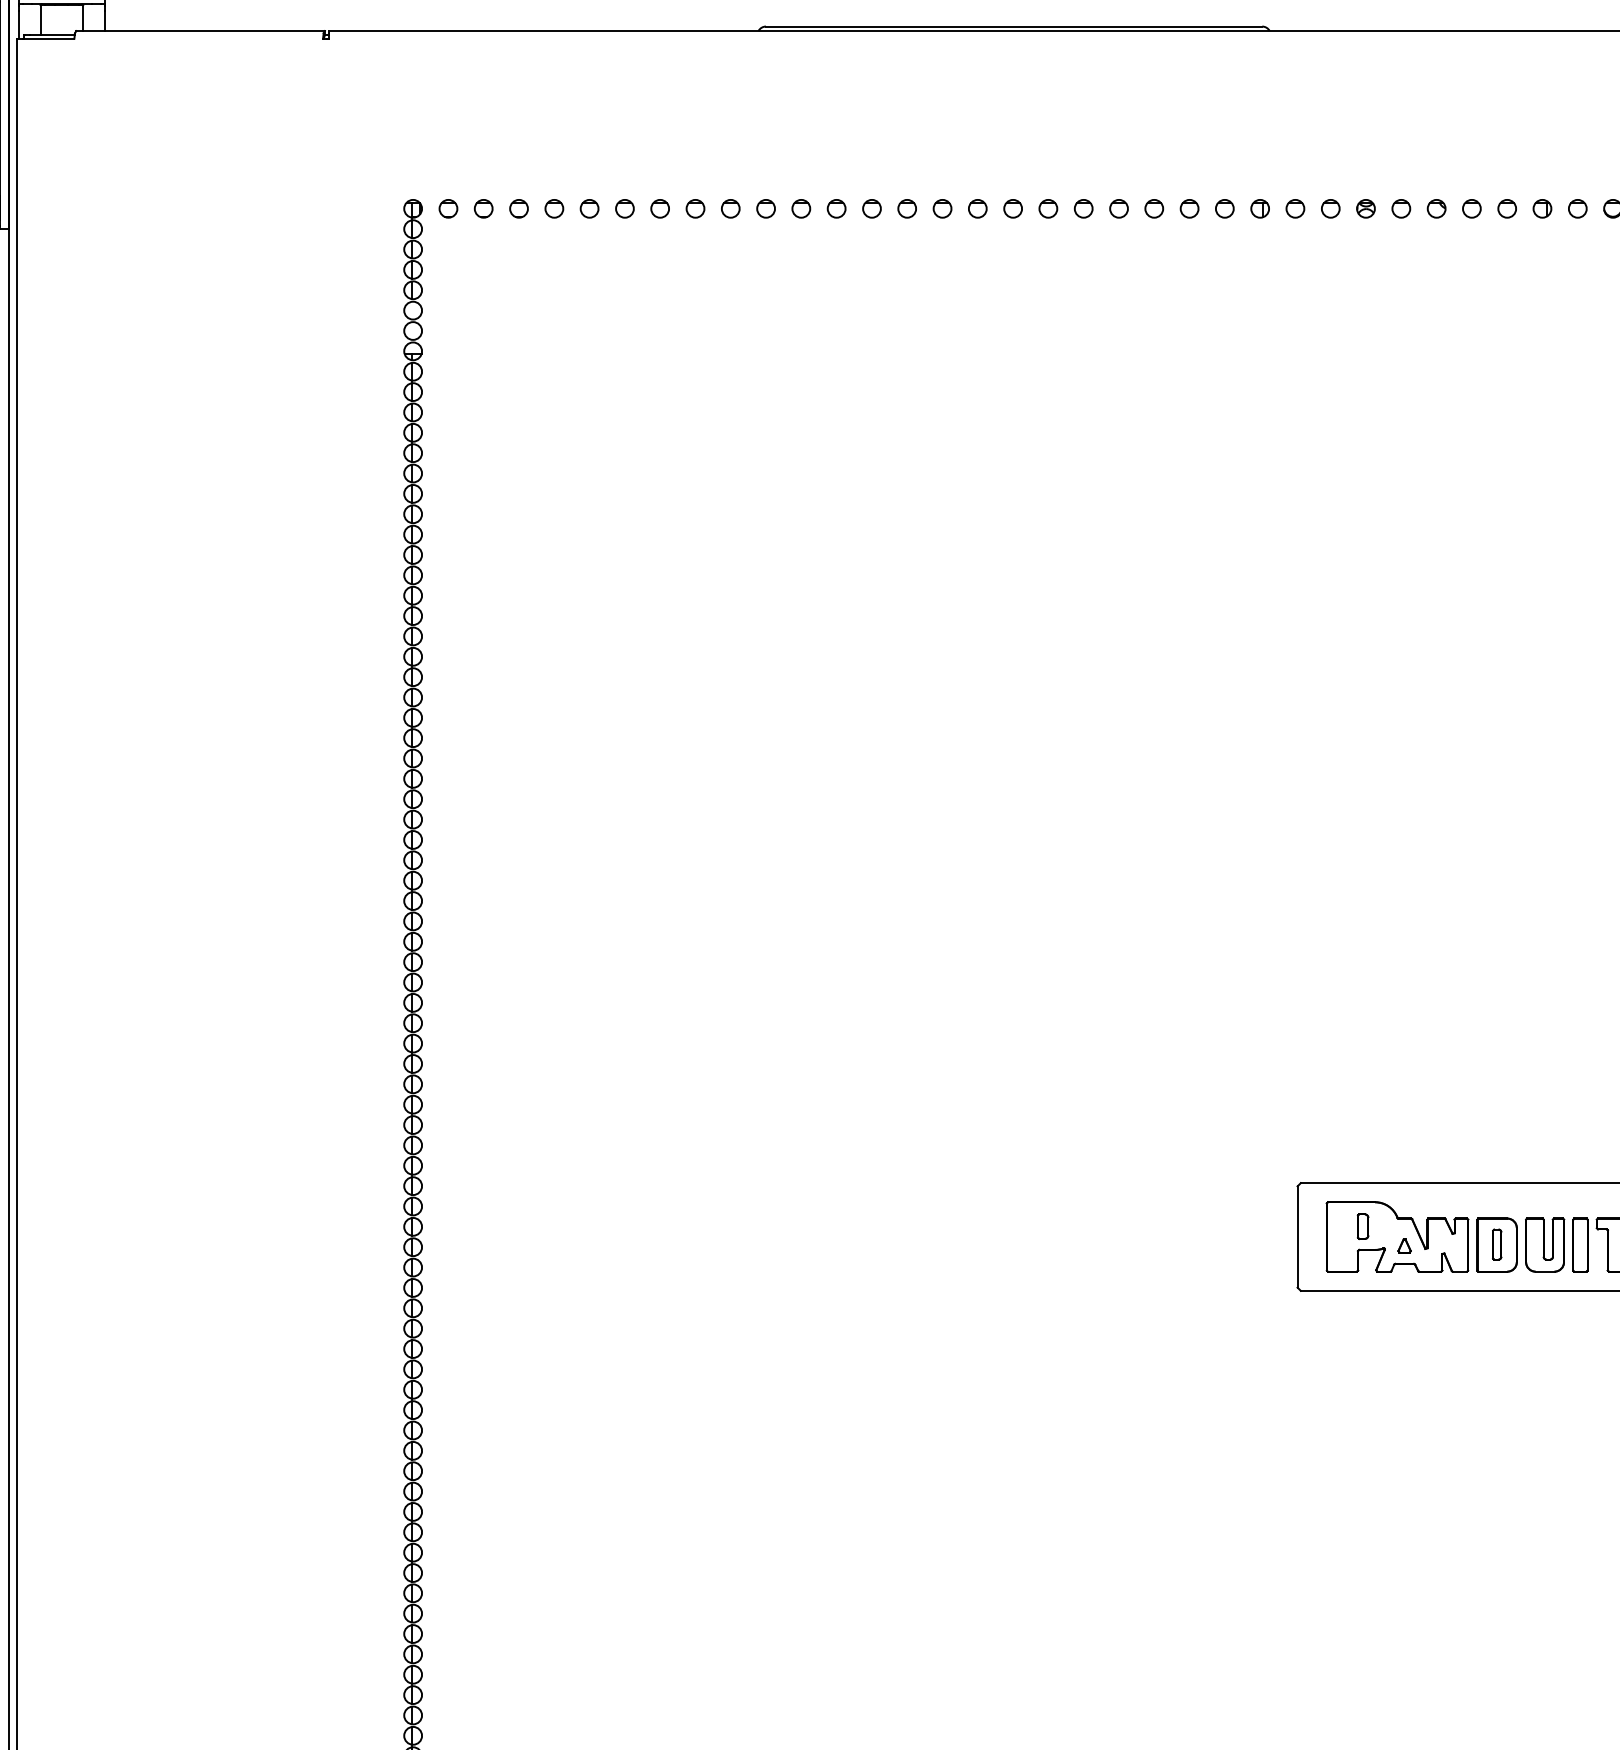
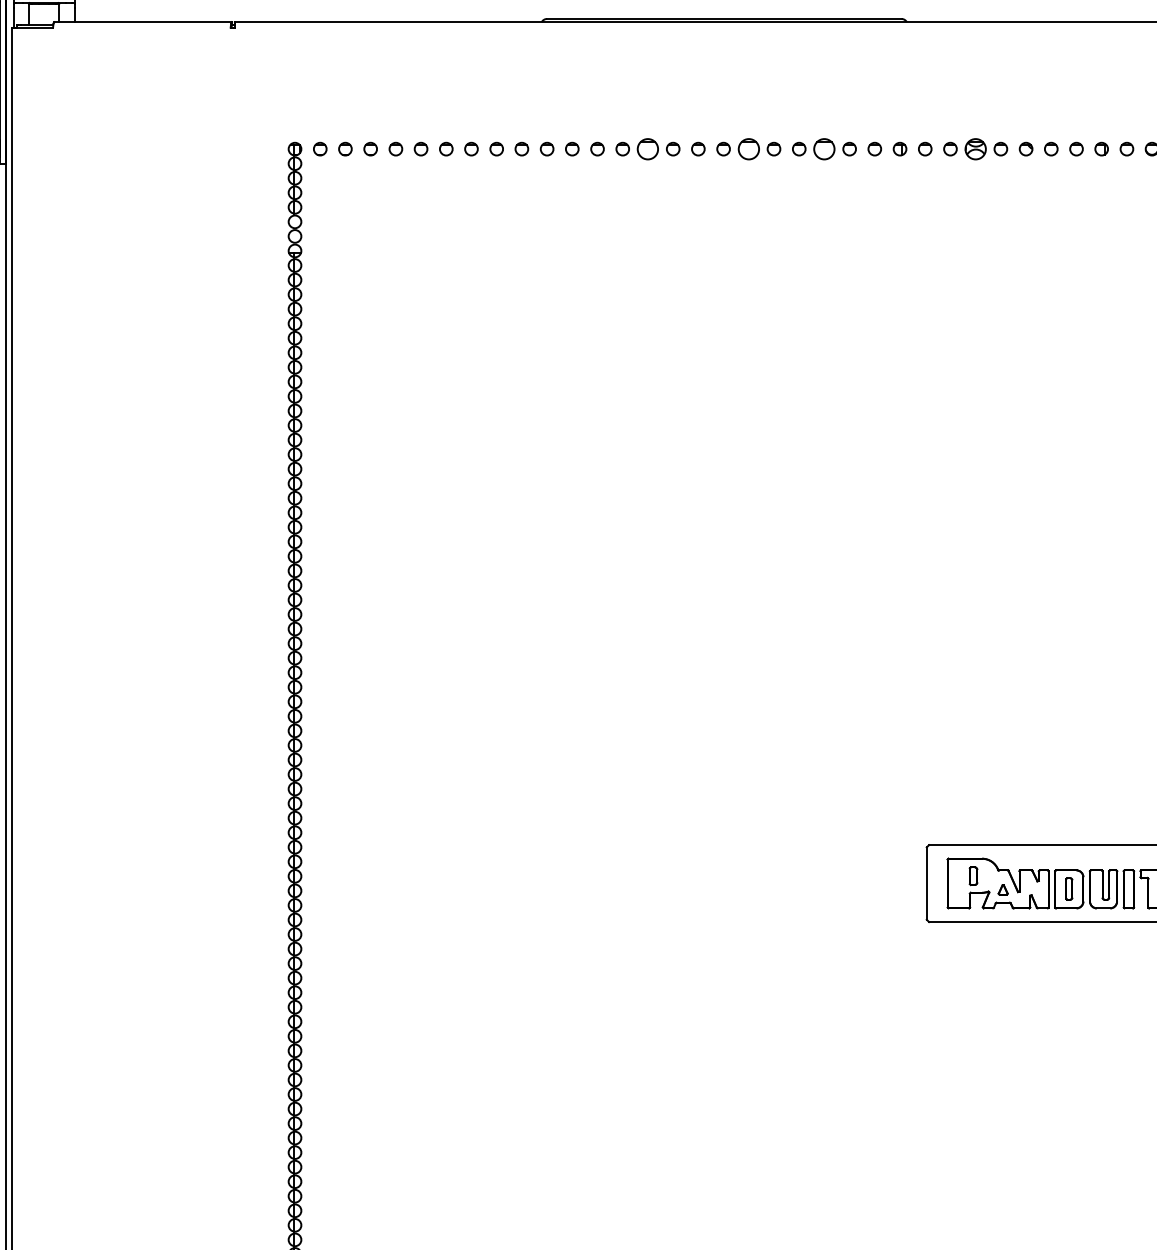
part: (906, 207) -> (647, 148), size x1.6
part: (1048, 207) -> (748, 148), size x1.6
part: (1154, 207) -> (824, 148), size x1.6
part: (1365, 207) -> (975, 148), size x1.6

